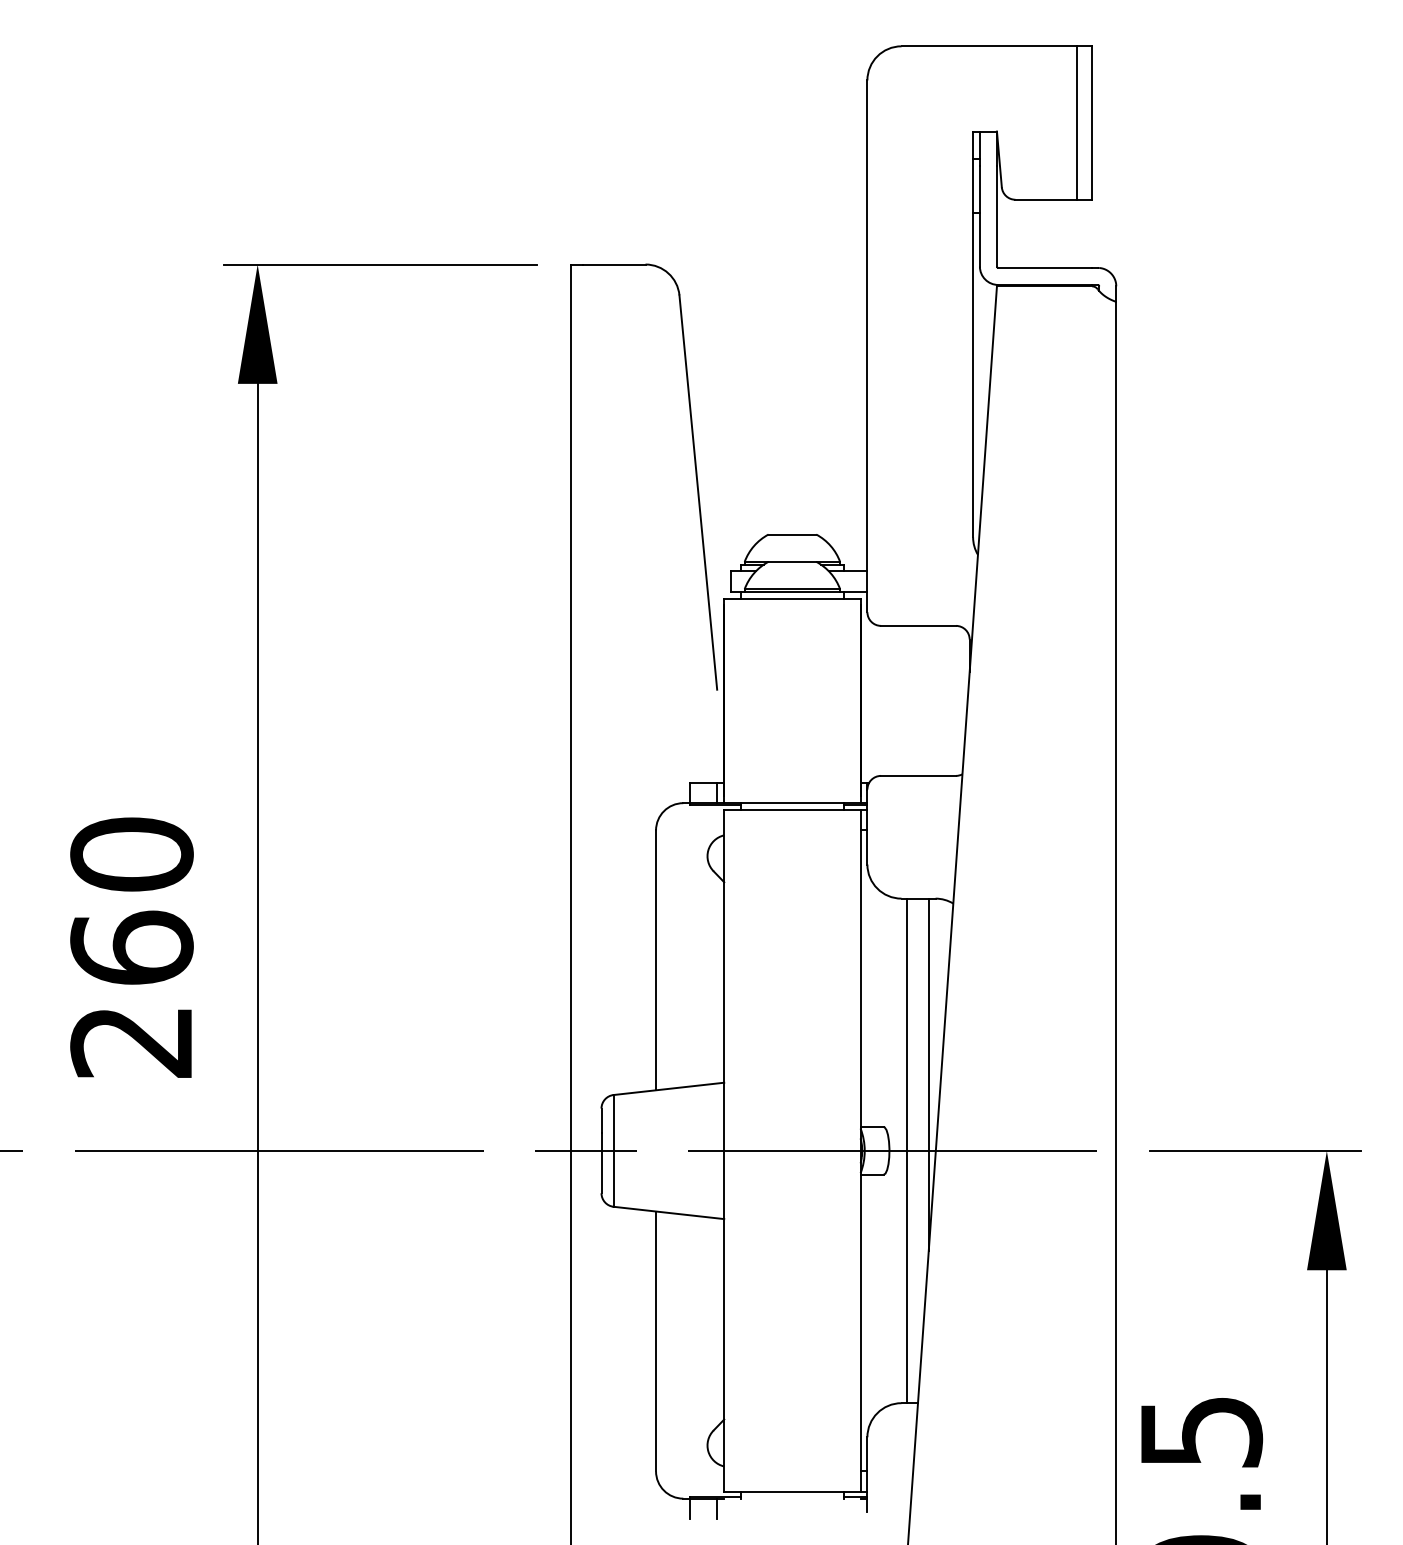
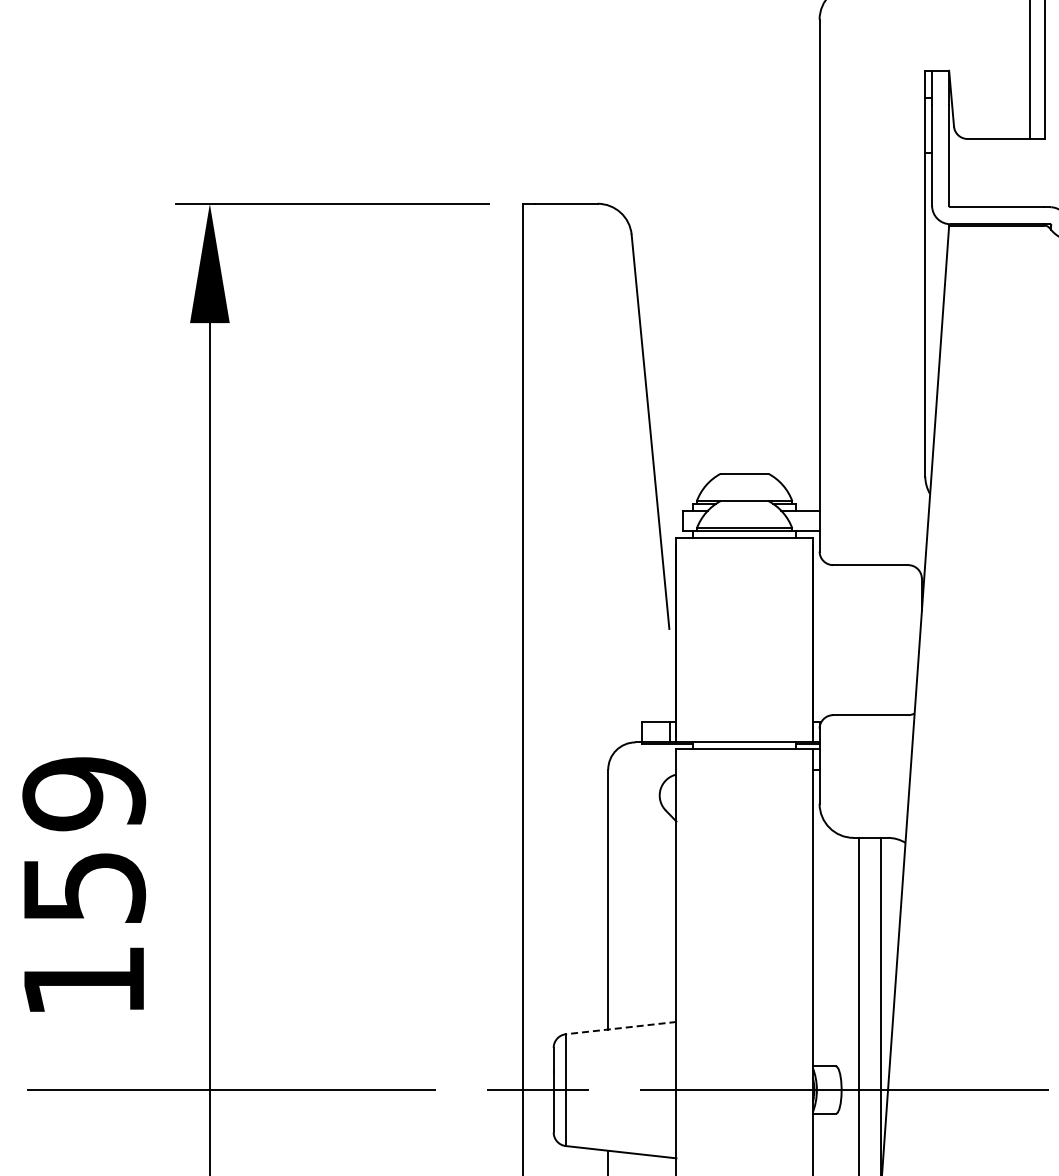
text: (131, 947) -> (83, 886), 260 -> 159
line: (668, 1088) -> (620, 1027), solid -> dashed

